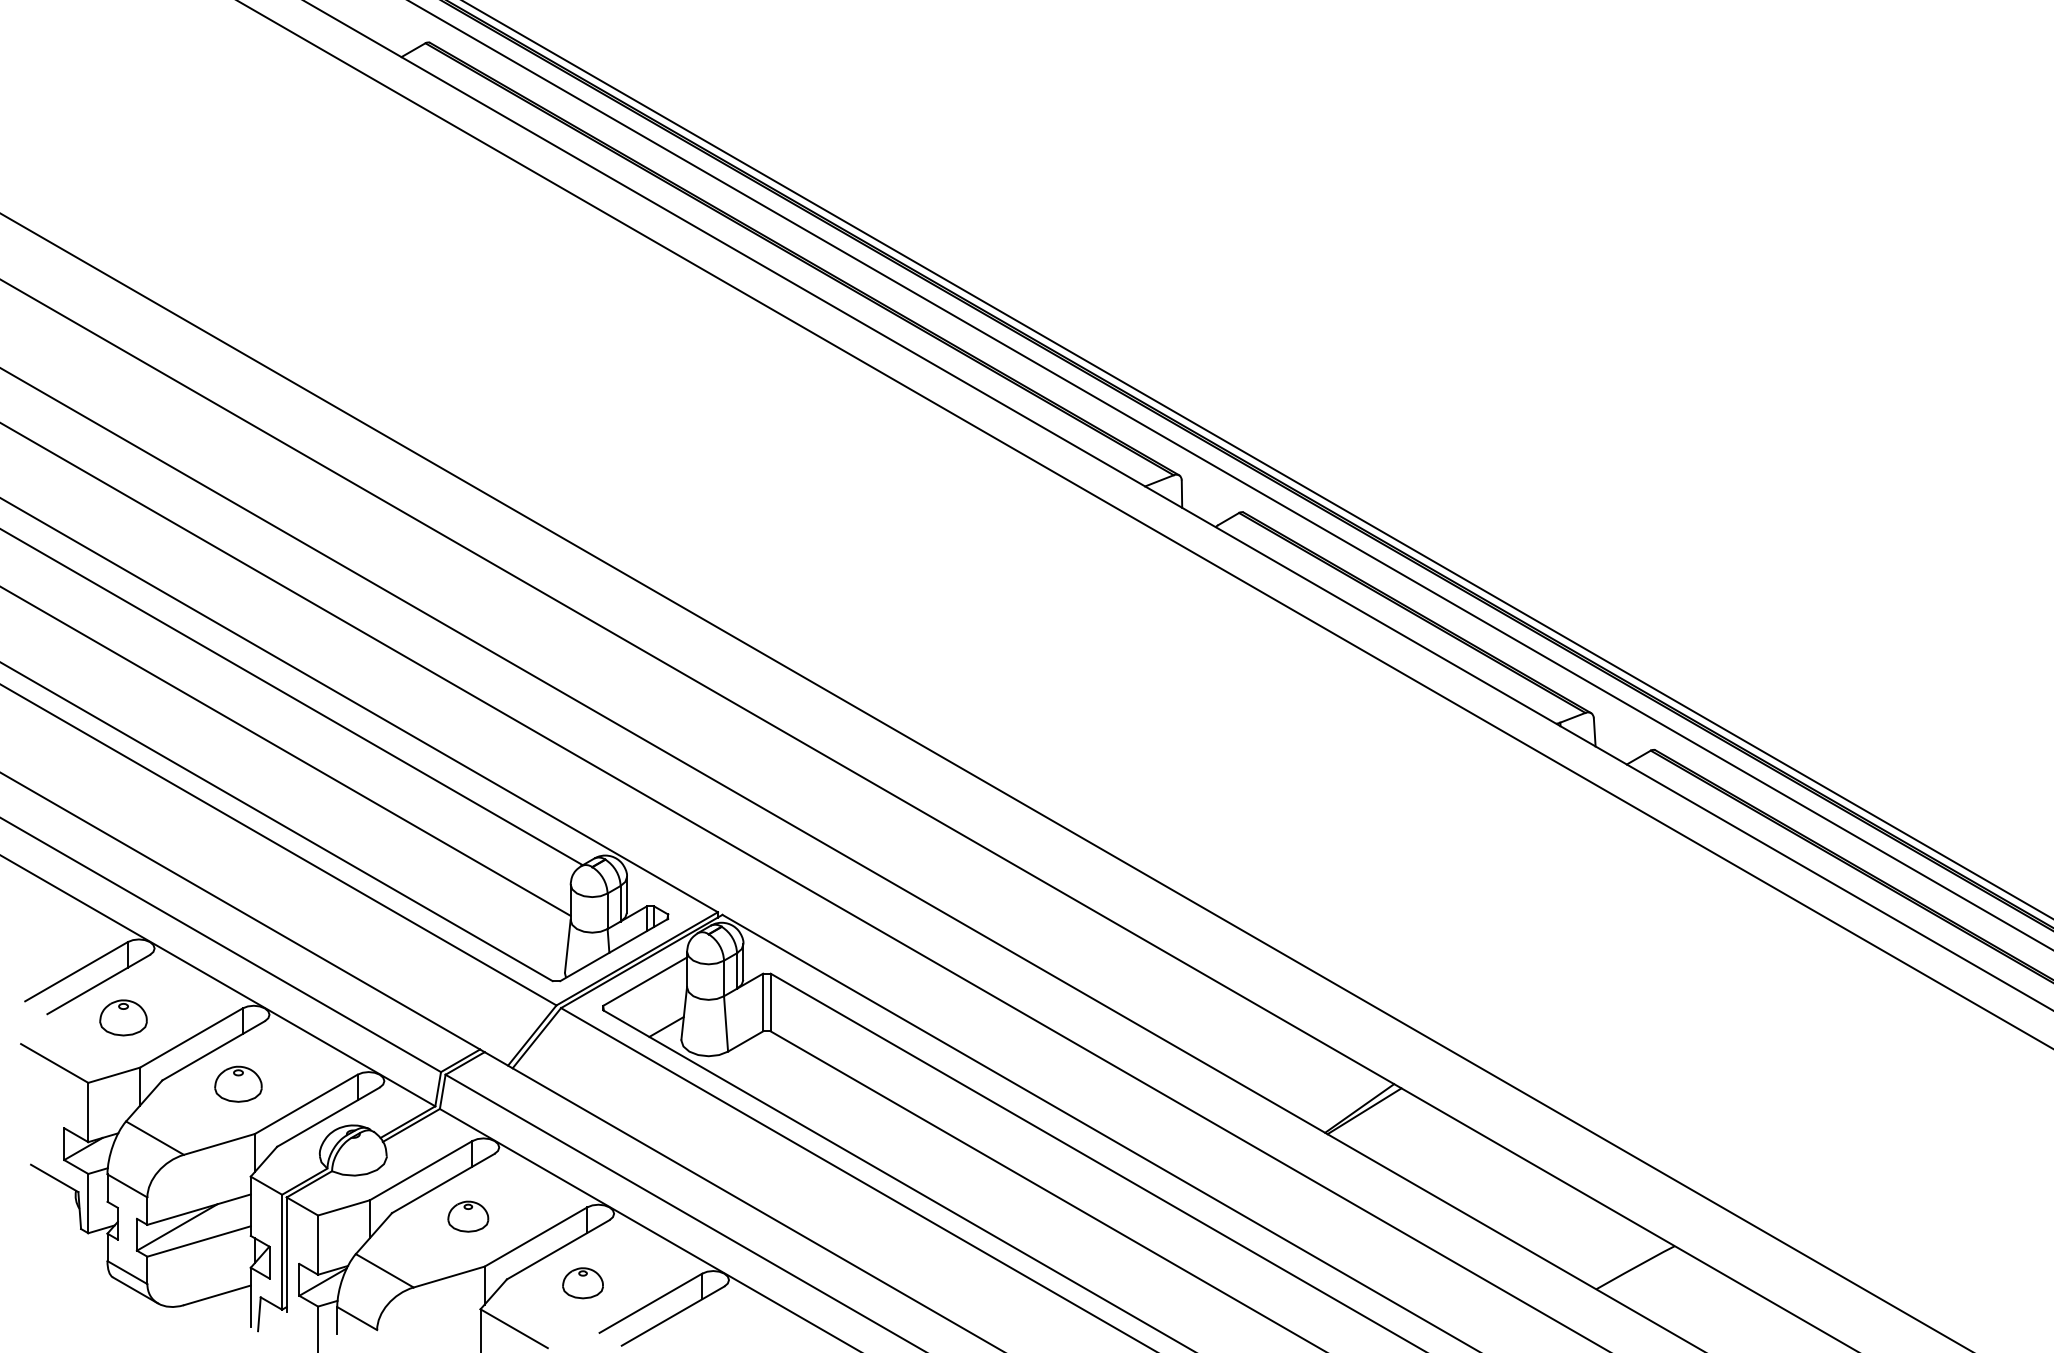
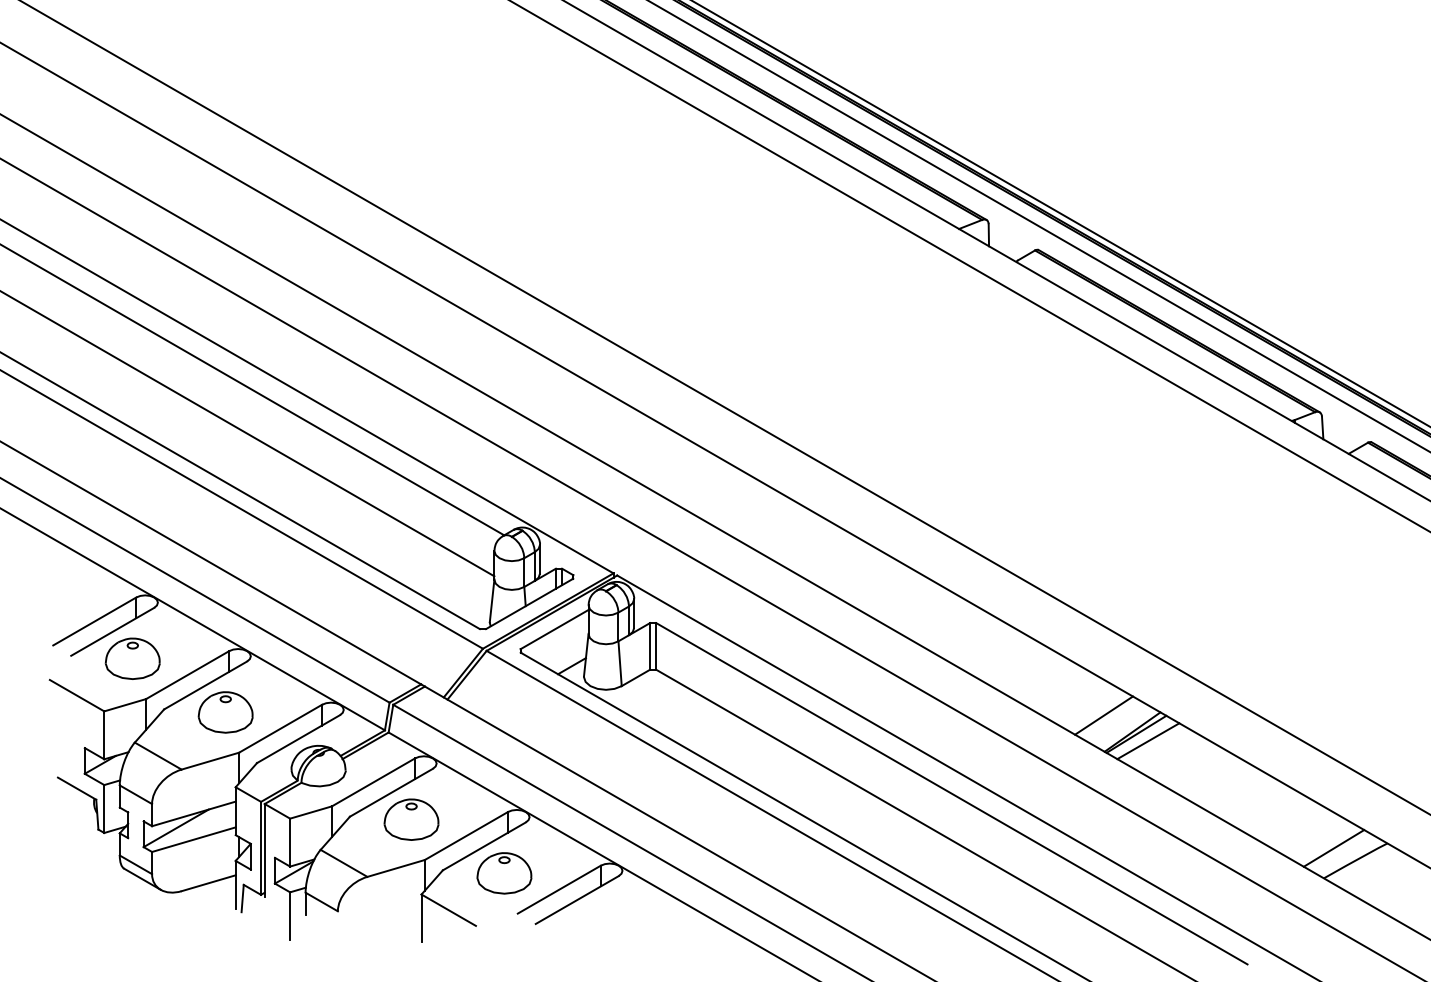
part: (123, 1017) -> (132, 658), size x1.43
part: (238, 1084) -> (225, 712), size x1.43
line: (1324, 1087) -> (1104, 715), added
line: (1378, 1119) -> (1147, 741), added
part: (468, 1216) -> (411, 819), size x1.67
line: (1608, 1251) -> (1333, 847), added
part: (582, 1283) -> (503, 873), size x1.67

